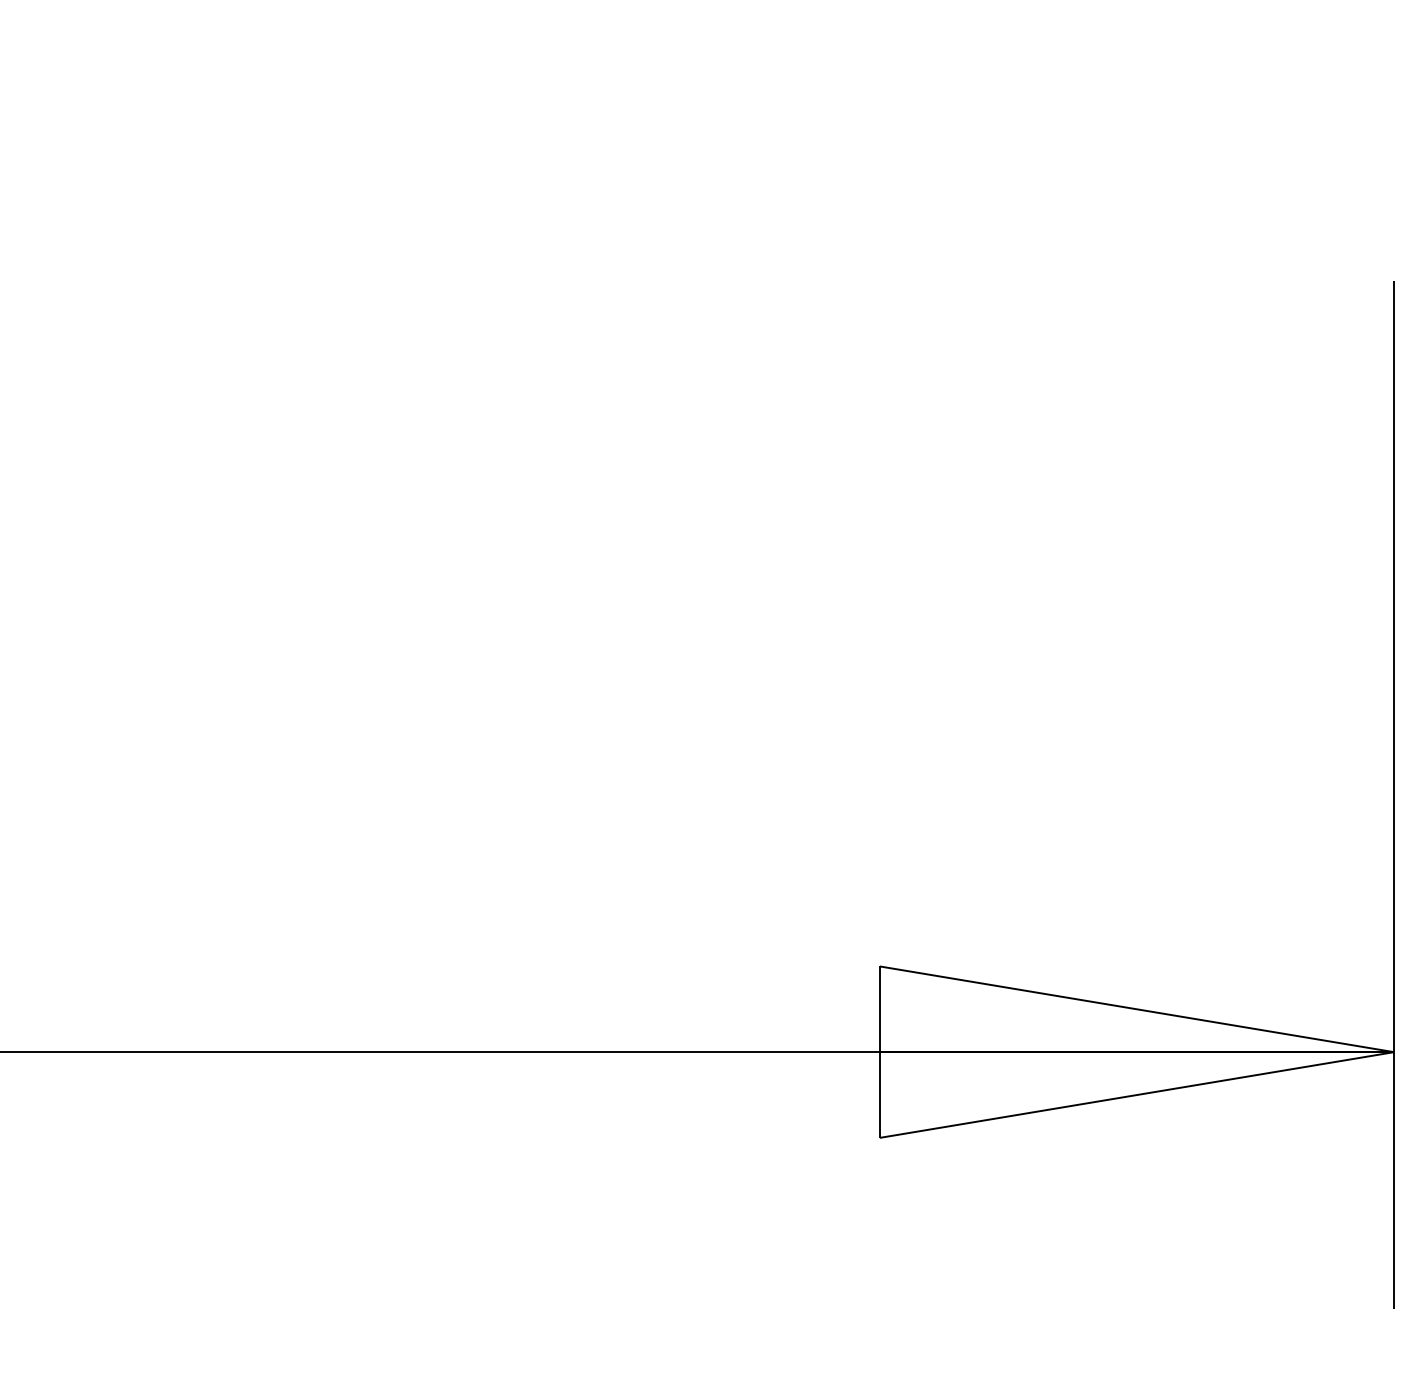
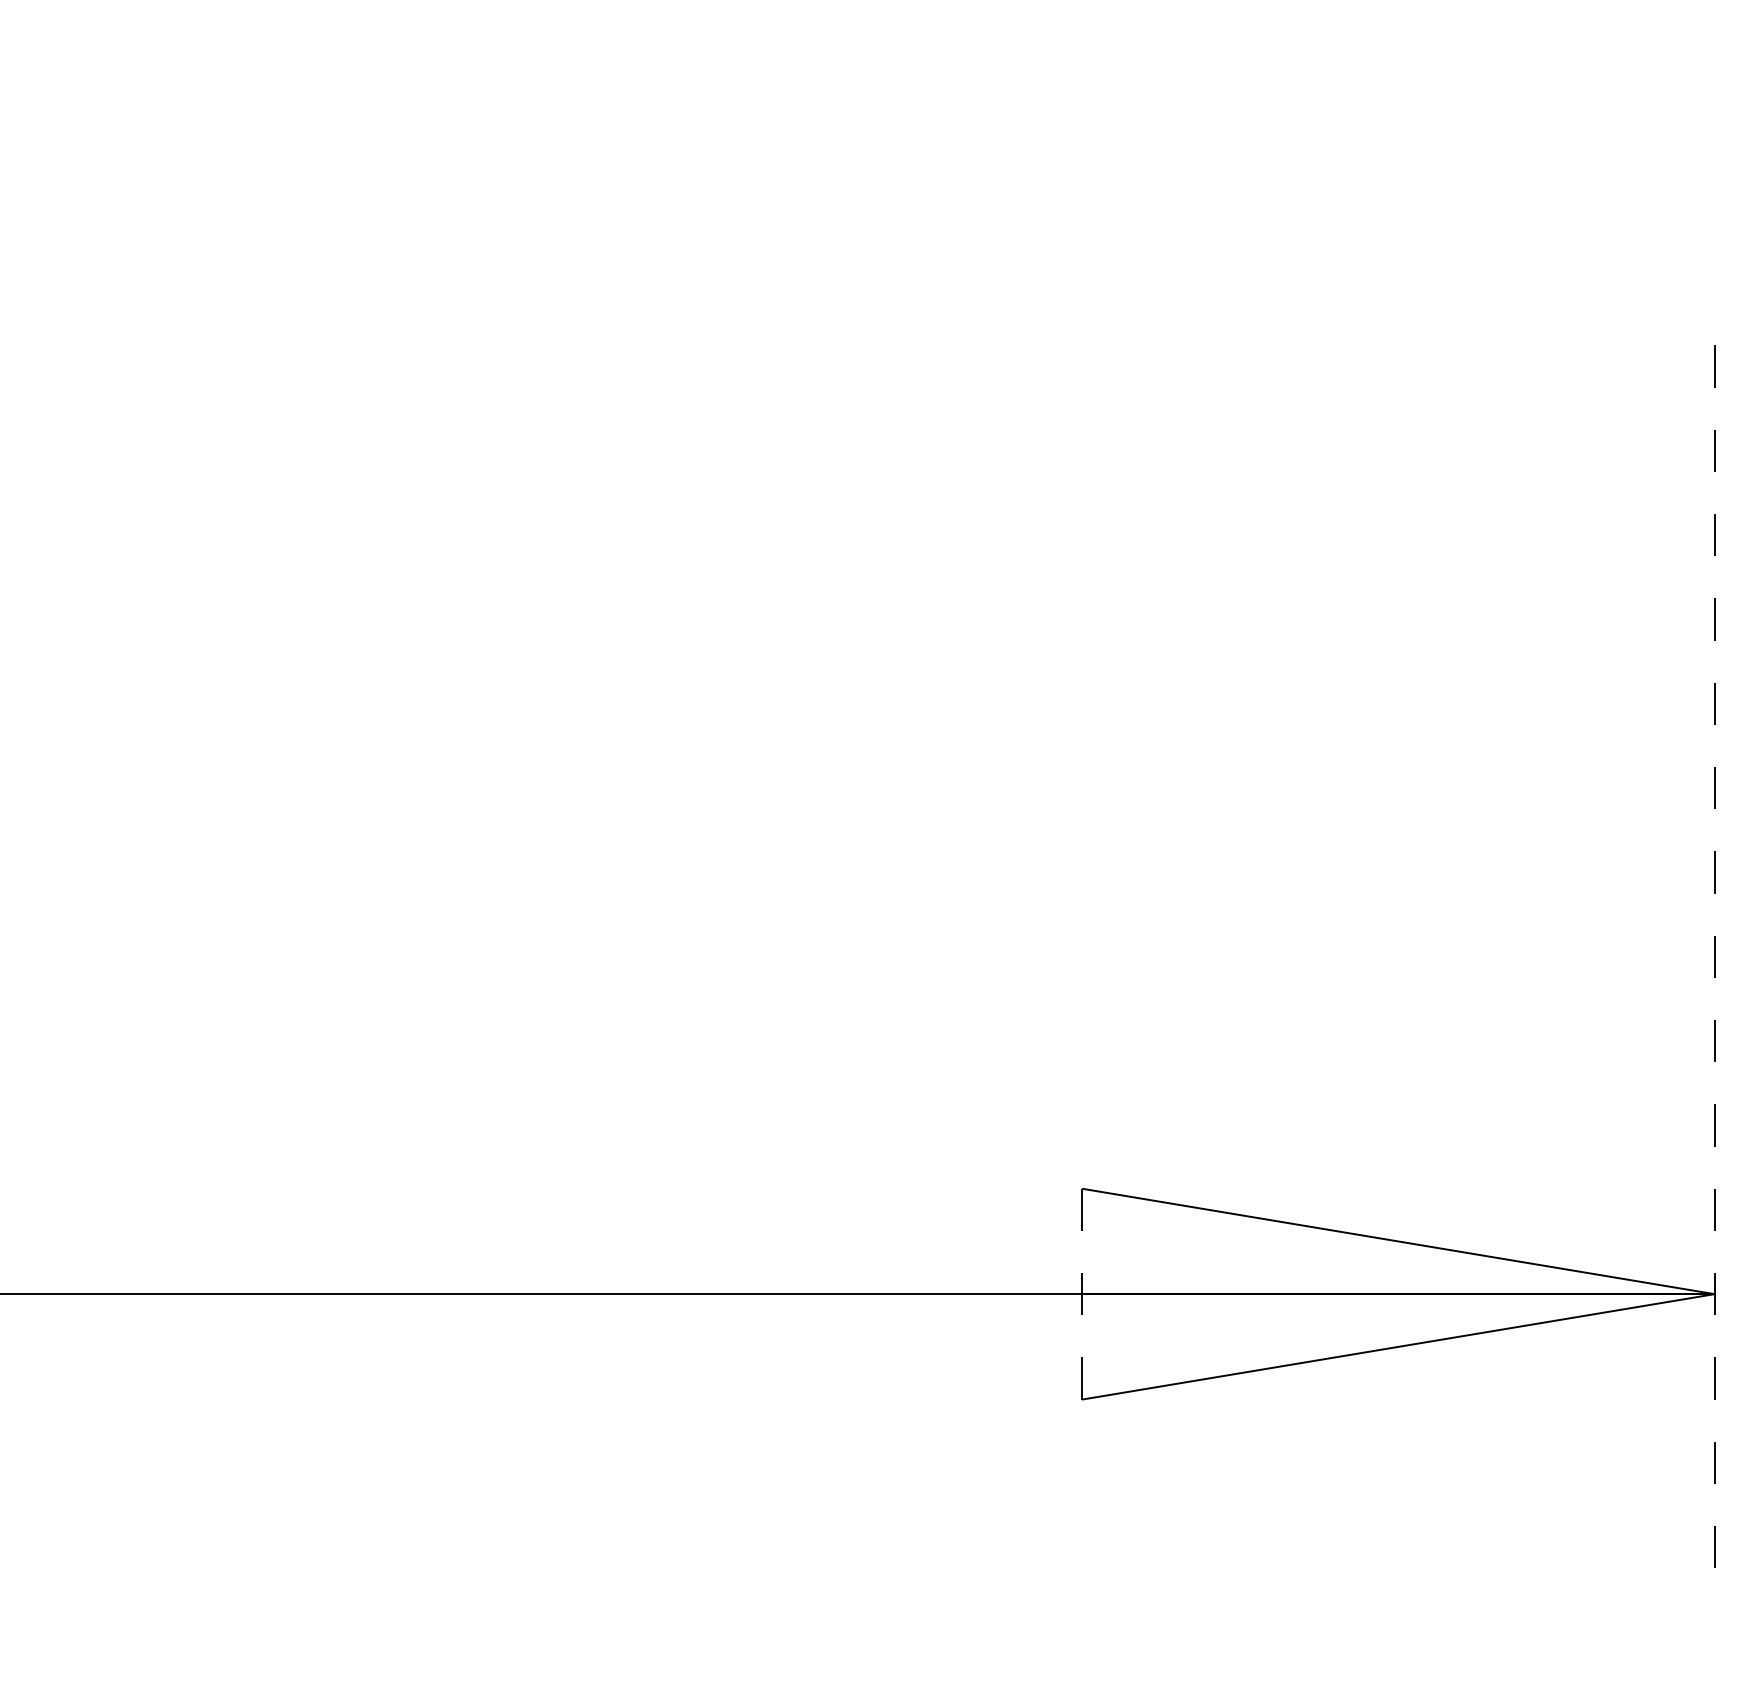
line: (1393, 794) -> (1714, 977), solid -> dashed
line: (880, 1052) -> (1082, 1294), solid -> dashed

